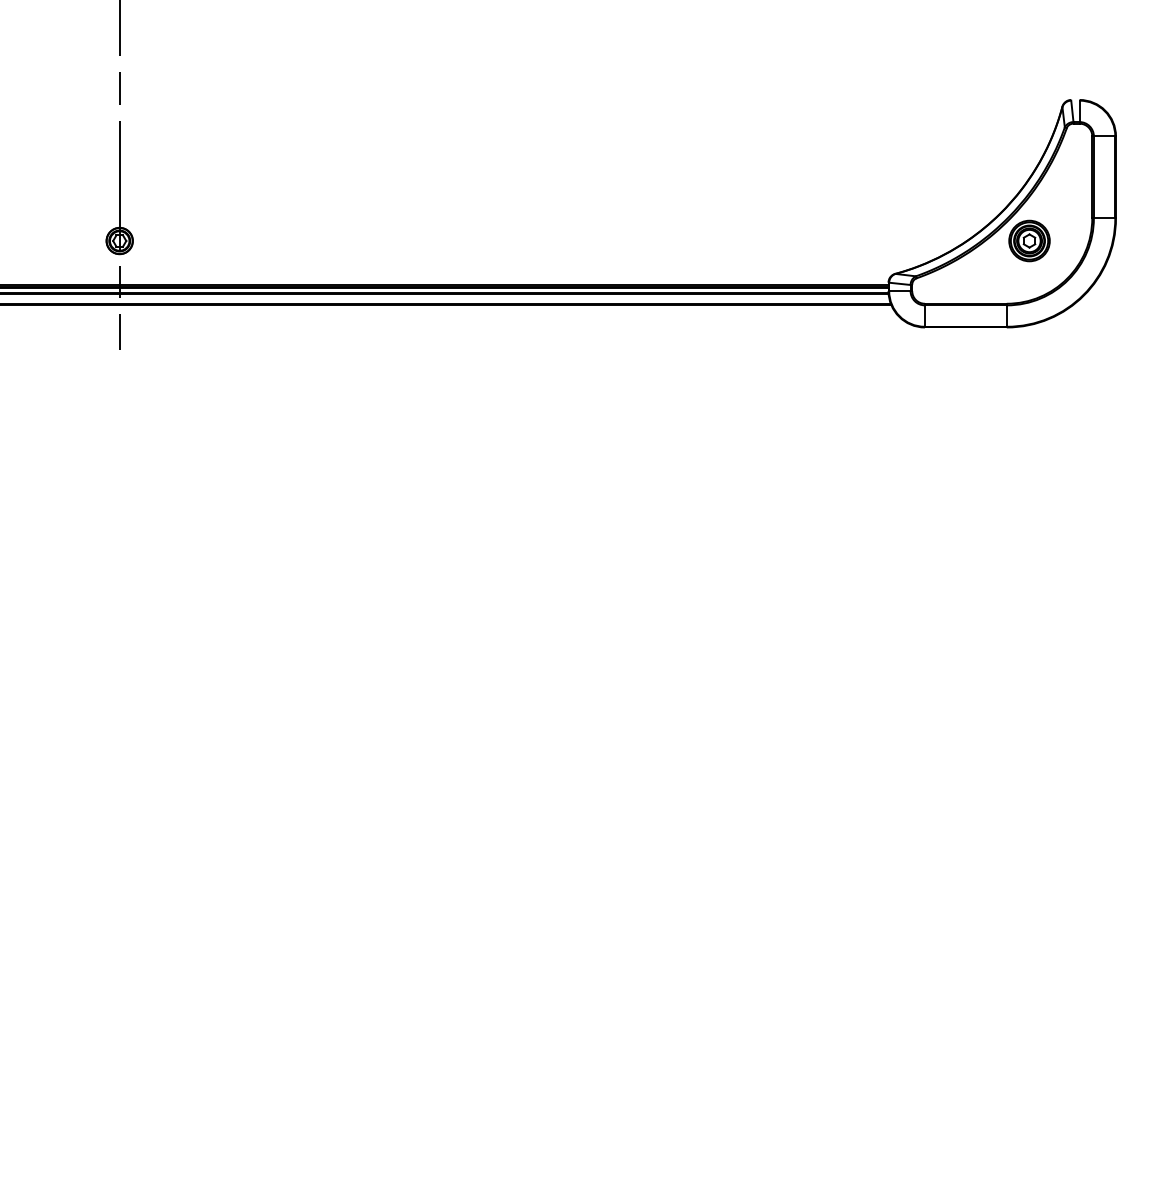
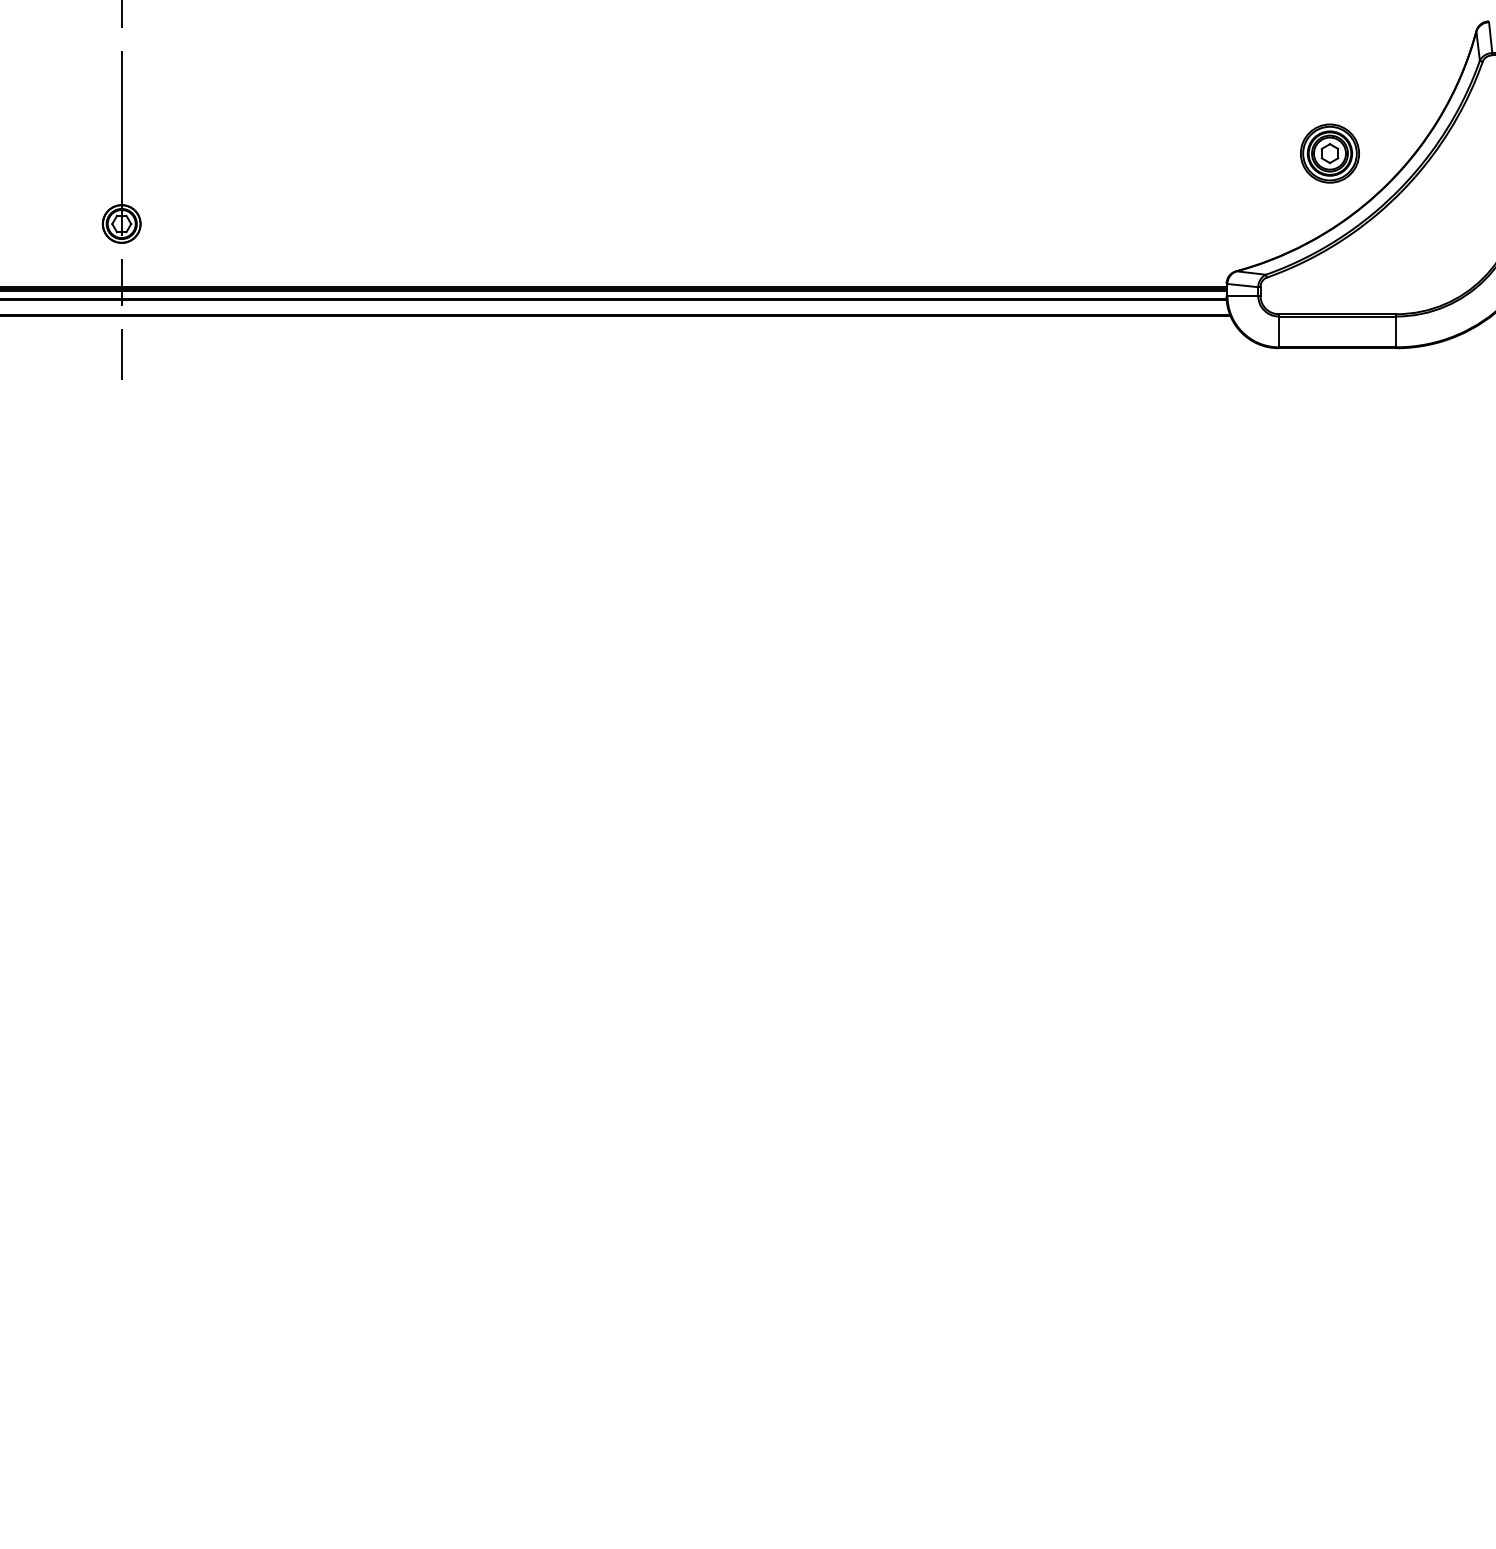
part: (1029, 240) -> (1329, 152), moved

